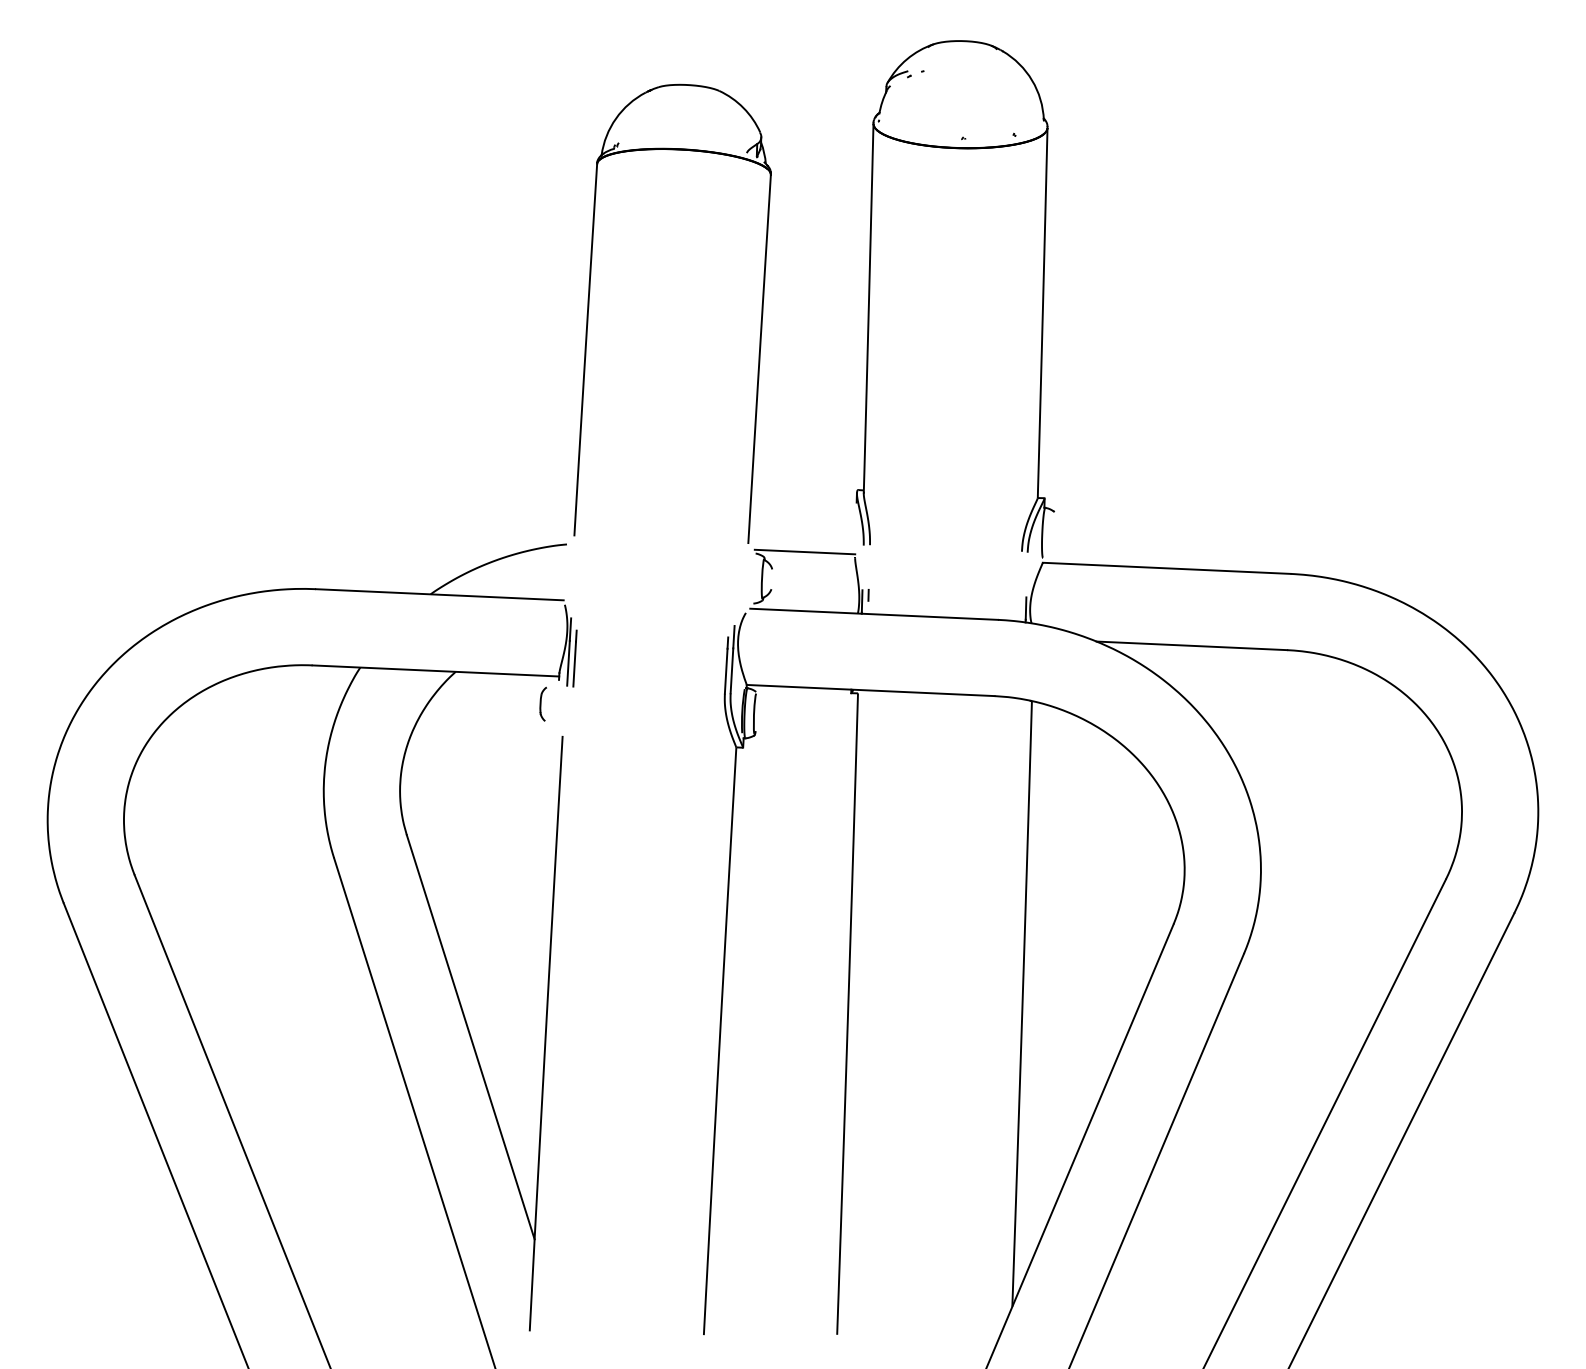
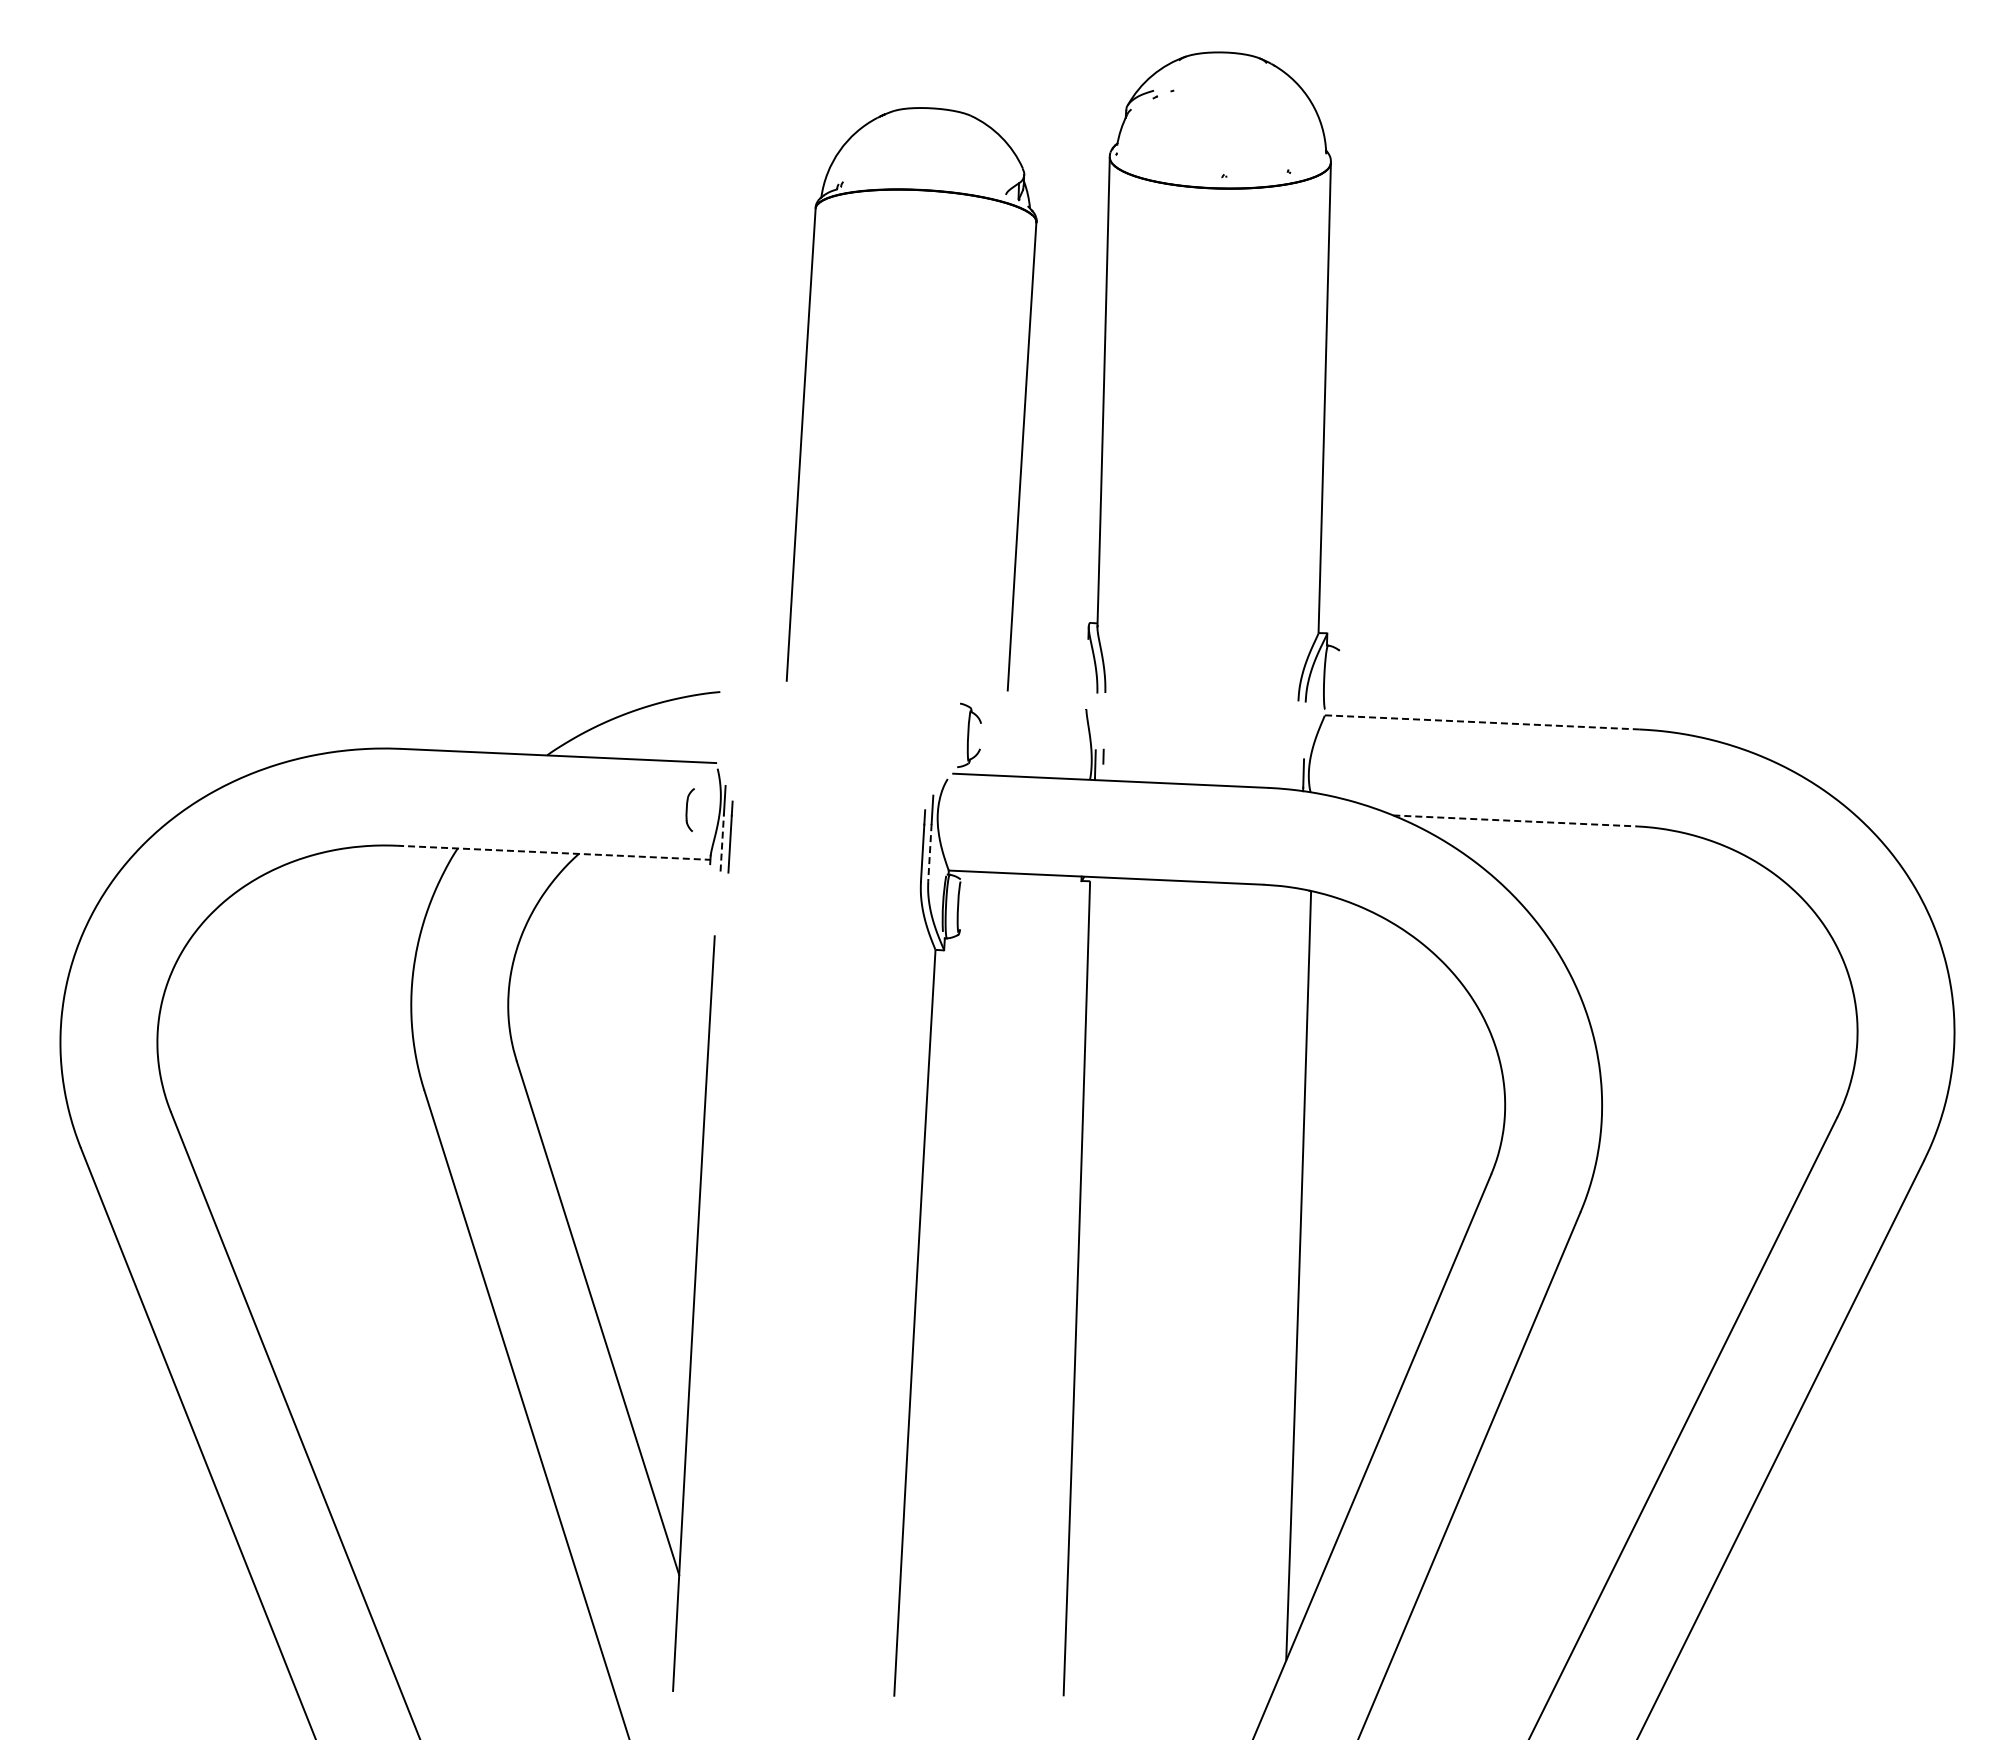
part: (589, 308) -> (805, 392), moved
line: (804, 551) -> (1022, 701), removed
line: (1166, 568) -> (1482, 722), solid -> dashed
line: (1192, 645) -> (1514, 820), solid -> dashed
line: (568, 663) -> (722, 843), solid -> dashed
line: (435, 670) -> (553, 852), solid -> dashed
line: (731, 670) -> (929, 852), solid -> dashed
part: (542, 703) -> (689, 809), moved

